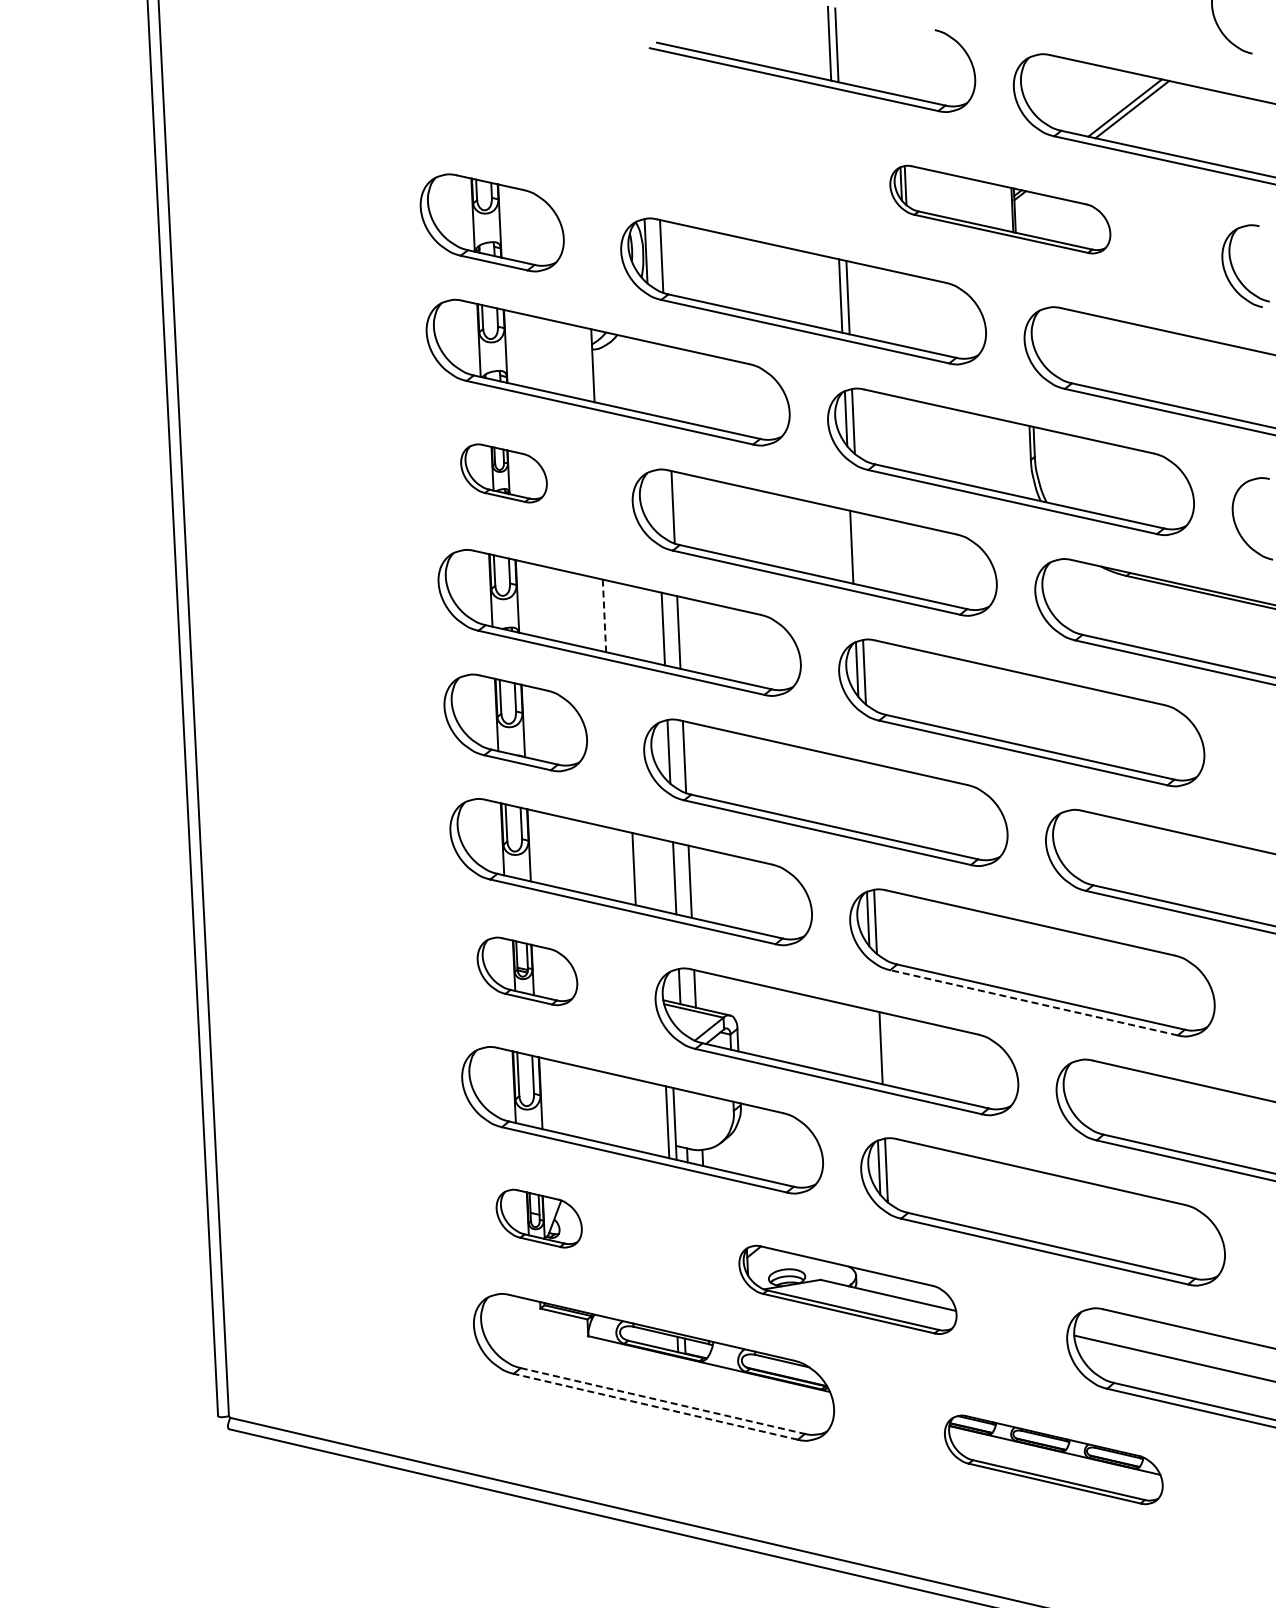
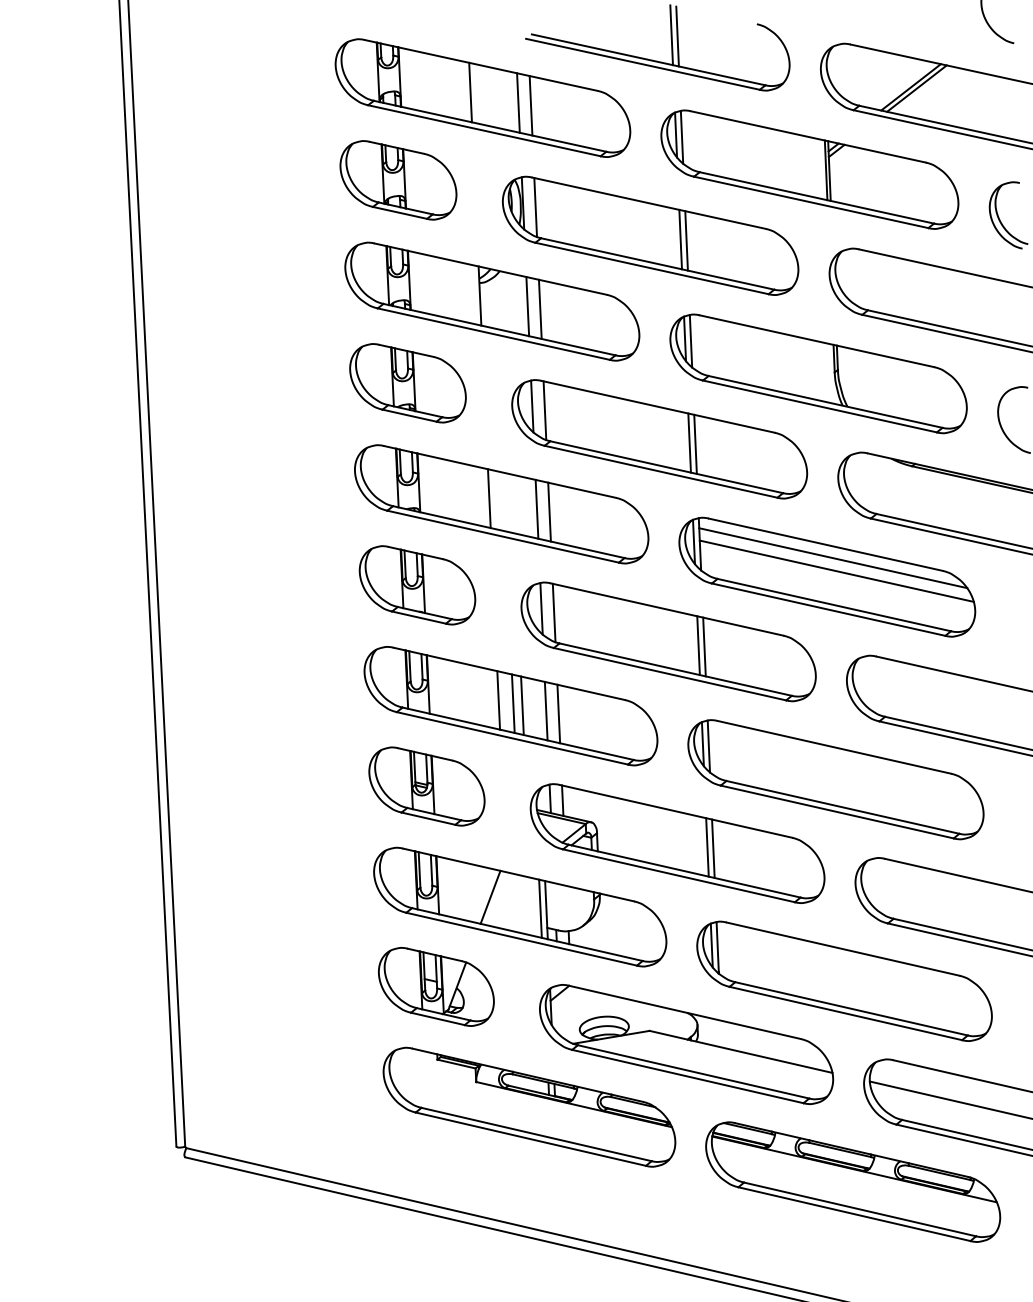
part: (596, 120) -> (482, 97), added
part: (1000, 209) -> (810, 169), size x1.67
line: (651, 378) -> (527, 306), added
line: (667, 381) -> (540, 308), added
part: (503, 473) -> (407, 383), size x1.67
line: (657, 502) -> (532, 406), added
line: (858, 548) -> (695, 444), added
line: (604, 616) -> (489, 499), dashed -> solid
line: (1028, 689) -> (832, 558), added
line: (1033, 705) -> (836, 571), added
line: (862, 797) -> (698, 645), added
line: (869, 798) -> (703, 646), added
line: (615, 864) -> (498, 699), added
line: (645, 871) -> (522, 705), added
part: (527, 971) -> (427, 786), size x1.43
line: (1033, 1002) -> (836, 811), dashed -> solid
line: (873, 1046) -> (707, 847), added
line: (605, 1107) -> (490, 896), added
part: (539, 1218) -> (436, 986), size x1.67
part: (847, 1289) -> (686, 1044), size x1.67
line: (662, 1401) -> (536, 1134), dashed -> solid
line: (655, 1406) -> (530, 1138), dashed -> solid
part: (1053, 1459) -> (853, 1181), size x1.67

